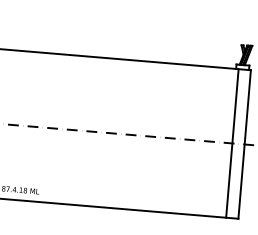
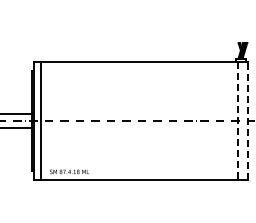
line: (231, 143) -> (237, 121), solid -> dashed
line: (244, 144) -> (247, 121), solid -> dashed

